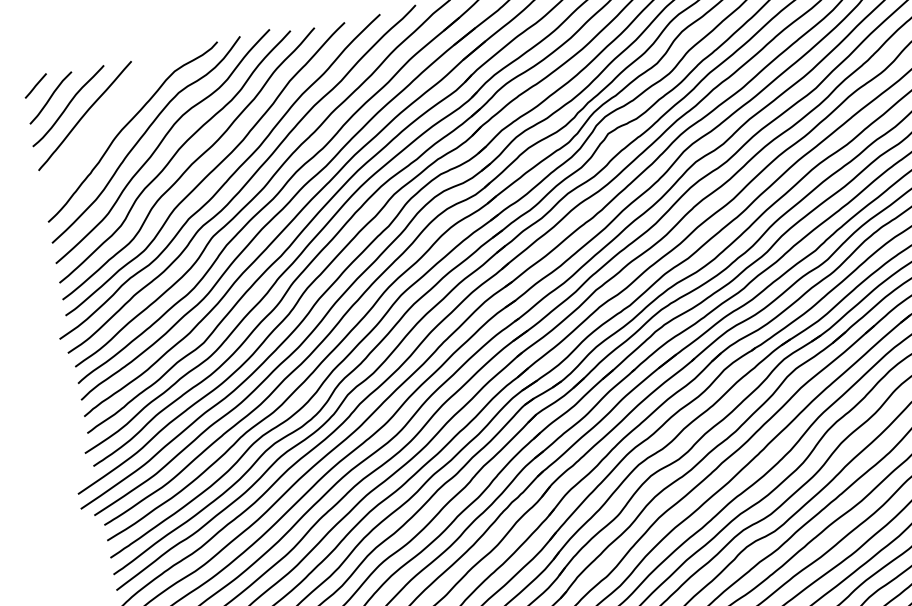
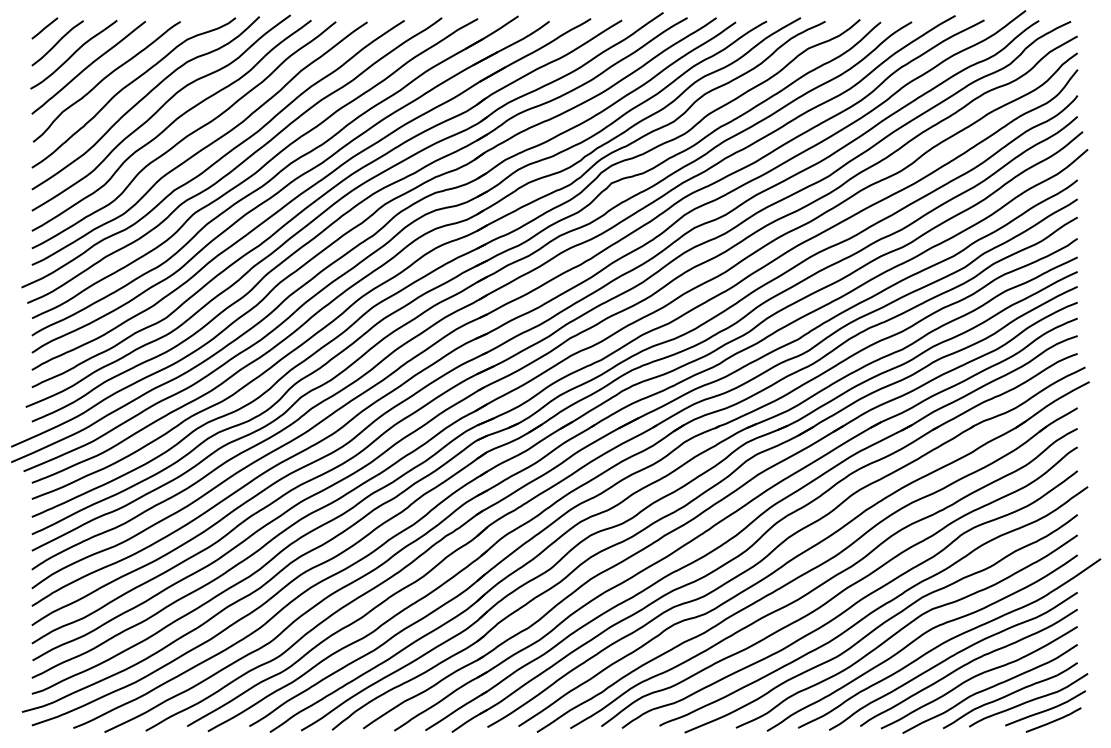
curve: (102, 124) -> (104, 79), added

